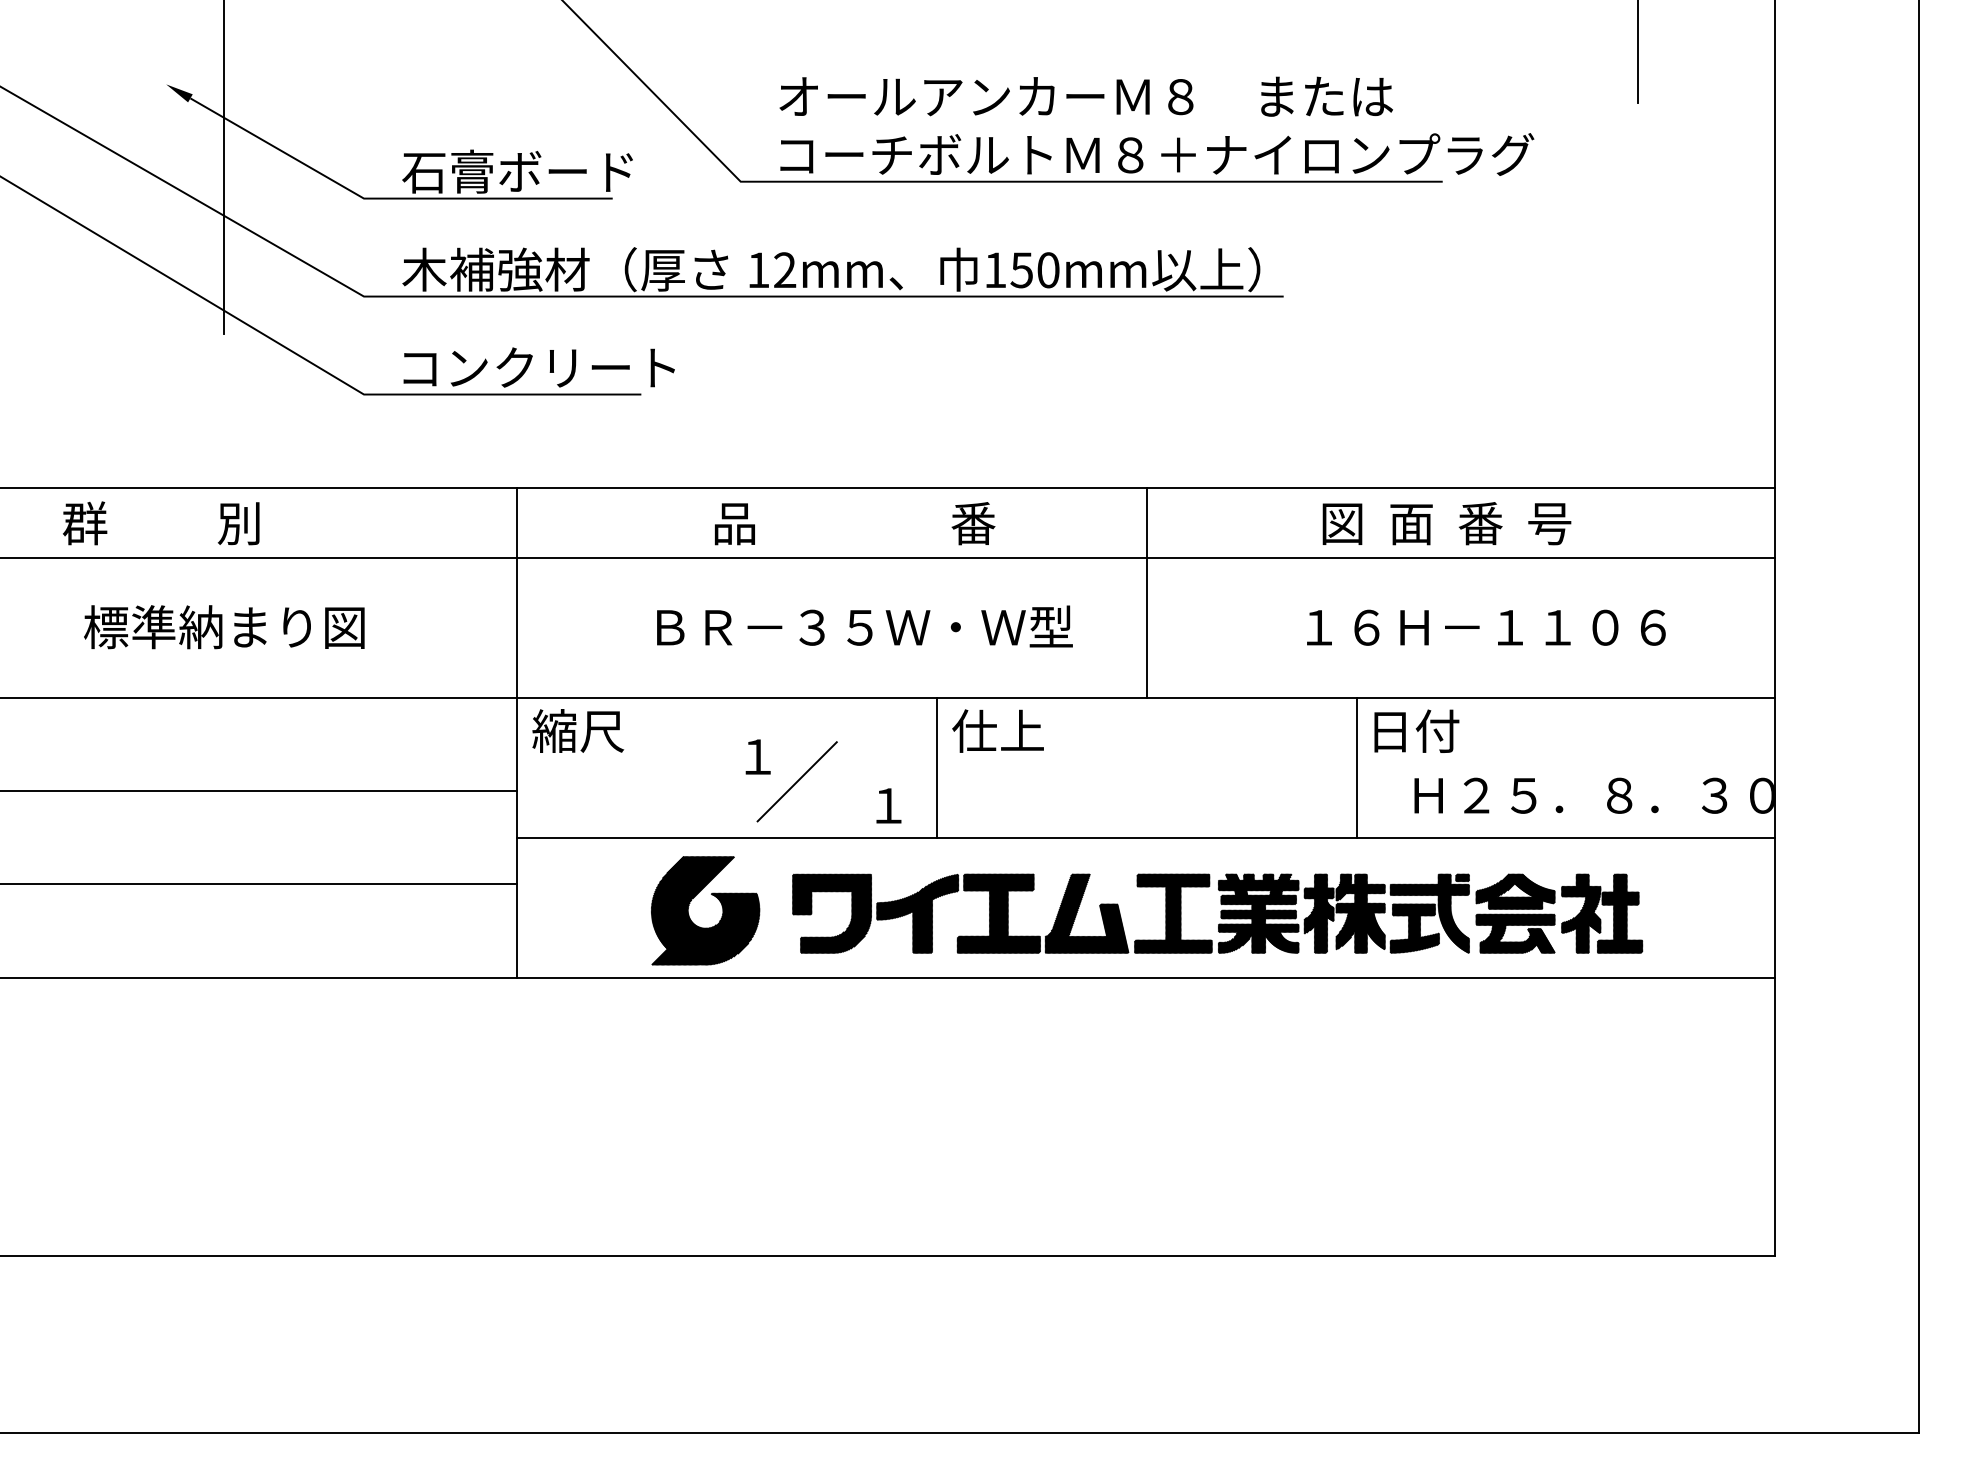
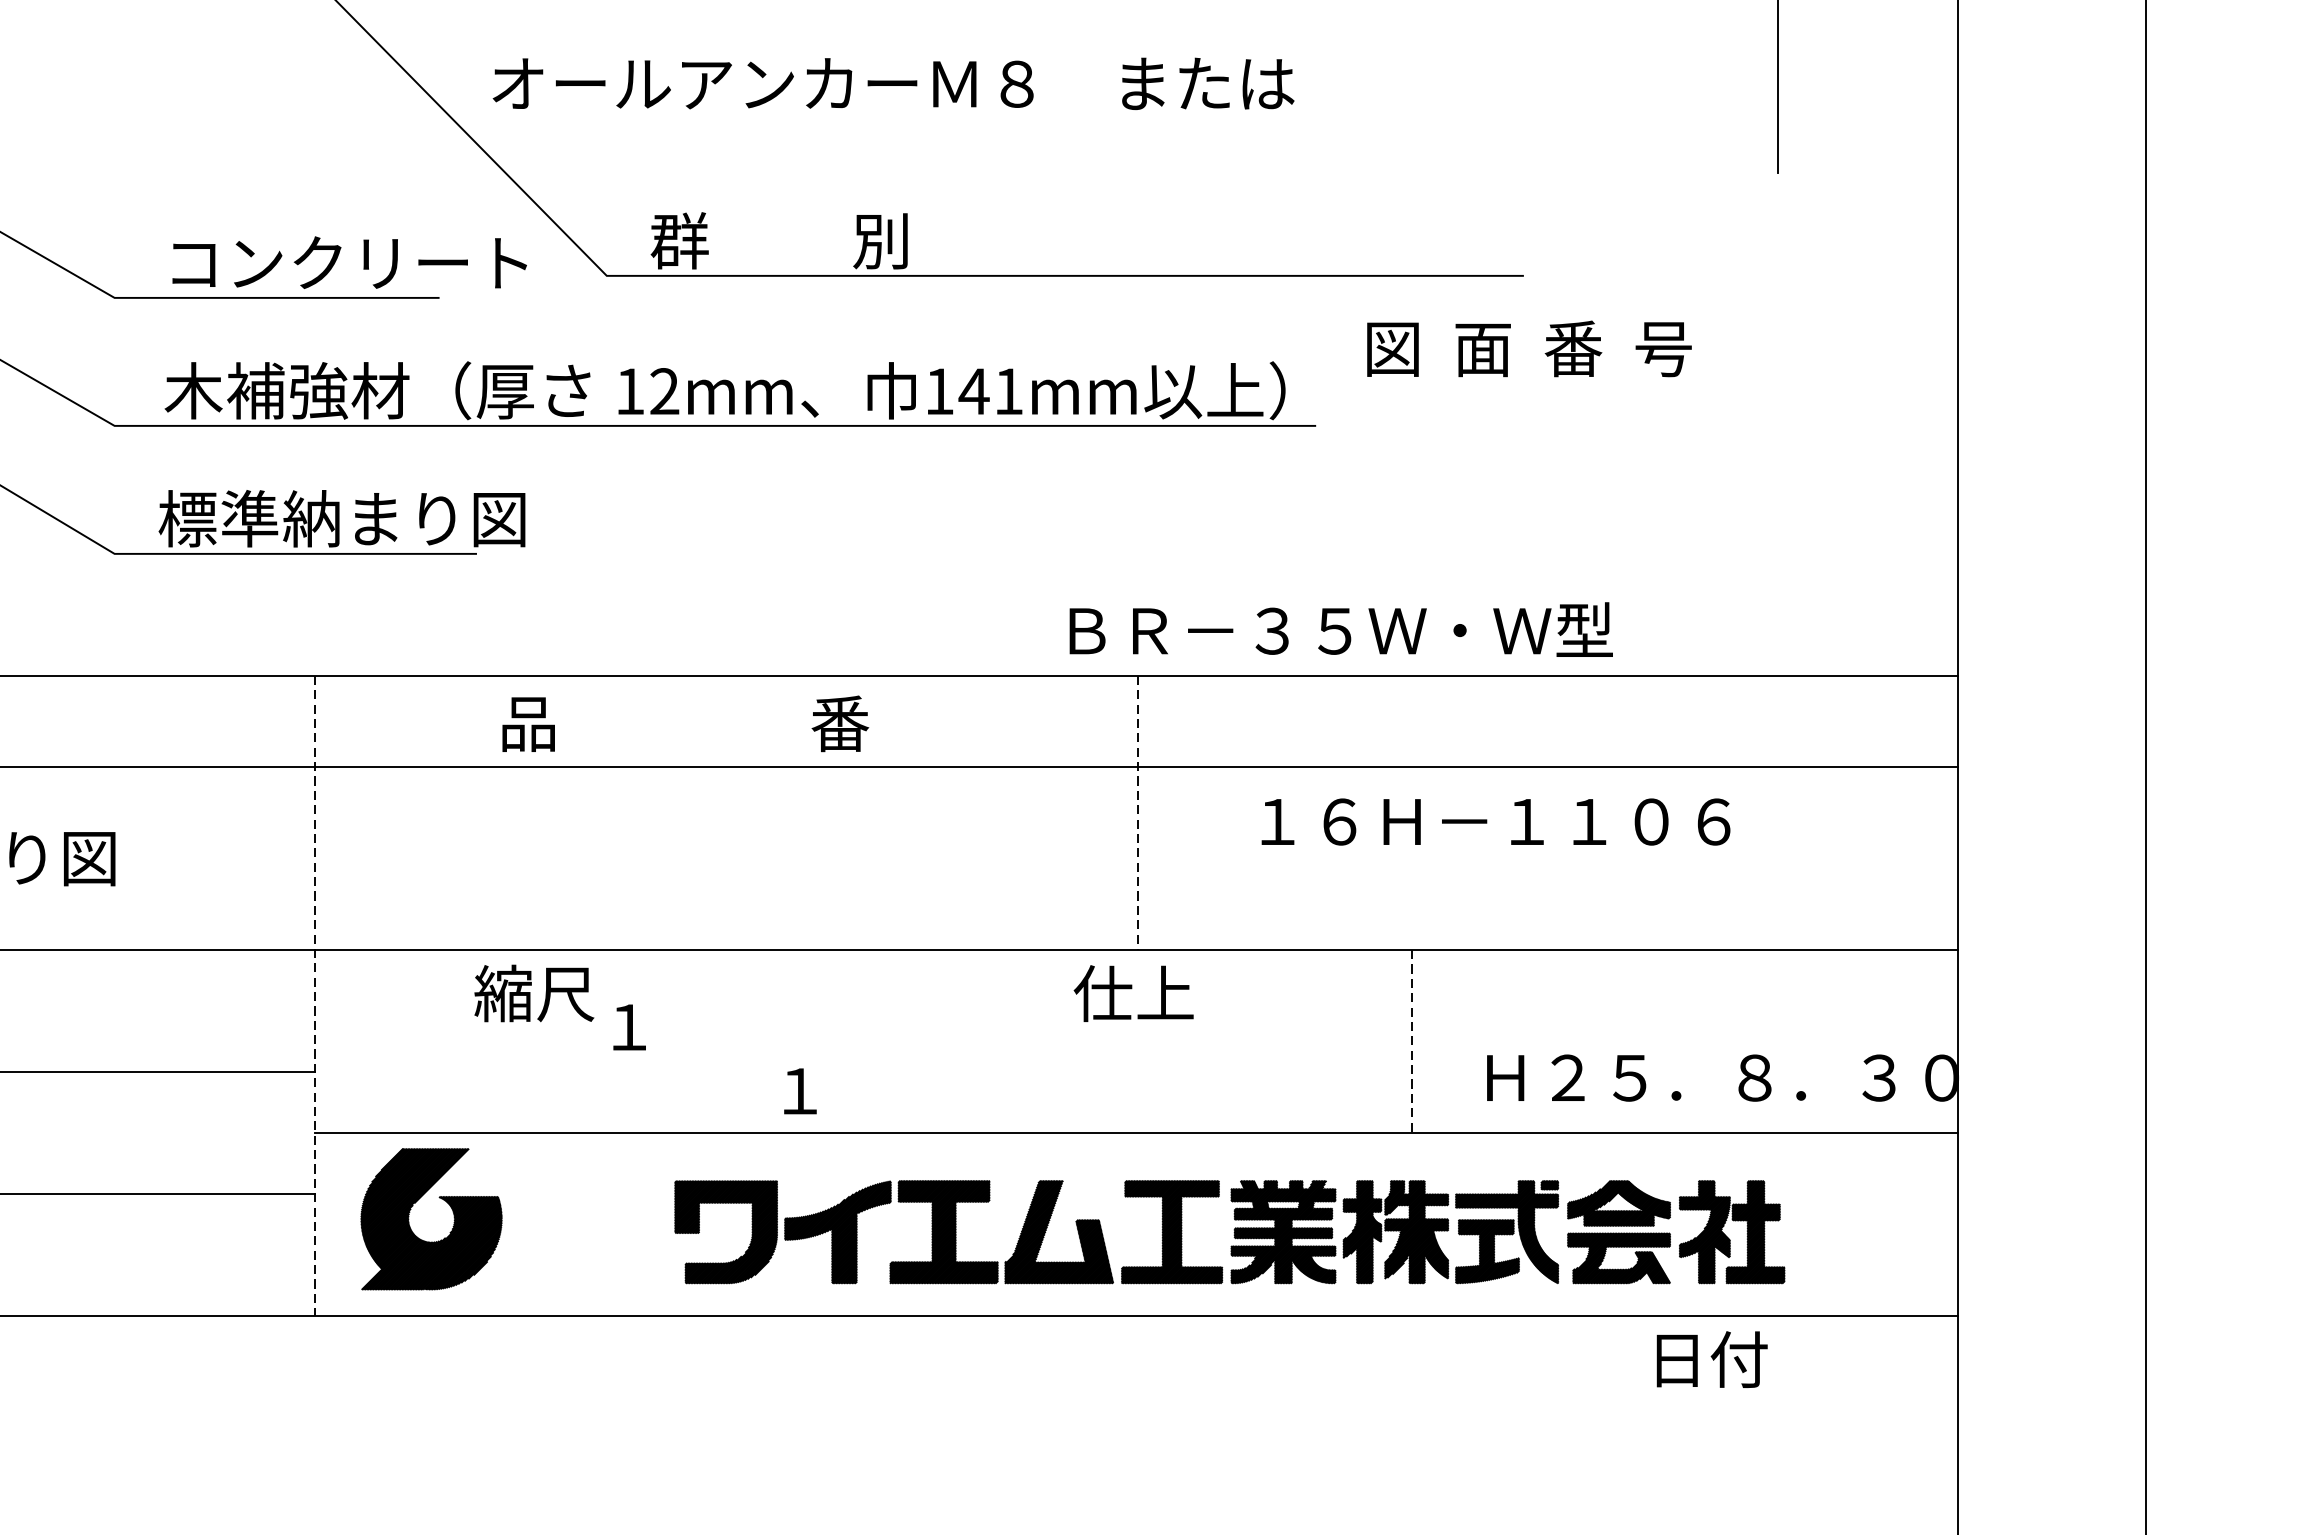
text: (1085, 96) -> (892, 83), moved
text: (1154, 154) -> (1147, 240), コーチボルトＭ８＋ナイロンプラグ -> 群          別
text: (540, 171) -> (345, 262), 石膏ボード -> コンクリート
text: (1034, 270) -> (990, 391), 150mm -> 141mm
text: (537, 367) -> (341, 518), コンクリート -> 標準納まり図
text: (855, 523) -> (686, 723), moved
text: (1446, 523) -> (1528, 348), moved
line: (1147, 592) -> (1138, 812), solid -> dashed
text: (864, 626) -> (1340, 629), moved
text: (1486, 627) -> (1496, 821), moved
text: (578, 730) -> (534, 992), moved
text: (997, 730) -> (1132, 992), moved
text: (1416, 730) -> (1711, 1358), moved
line: (517, 732) -> (315, 995), solid -> dashed
line: (937, 767) -> (863, 1041), removed
line: (1357, 767) -> (1412, 1041), solid -> dashed
line: (796, 781) -> (679, 1059), removed
part: (715, 897) -> (444, 1201), moved

